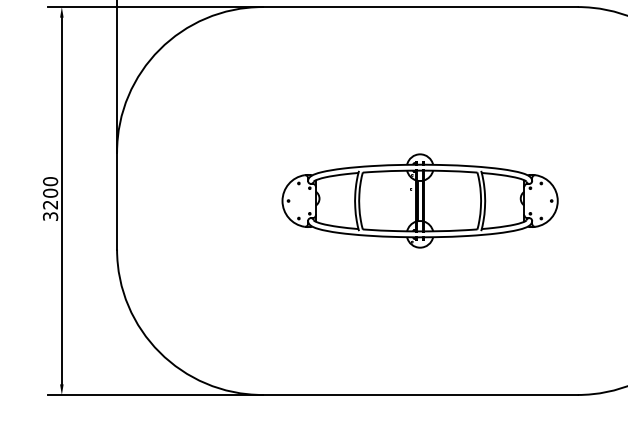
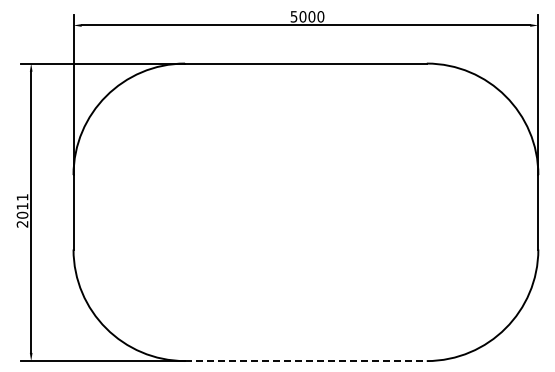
text: (50, 198) -> (22, 210), 3200 -> 2011
part: (419, 199) -> (305, 211), removed
line: (419, 395) -> (305, 361), solid -> dashed

